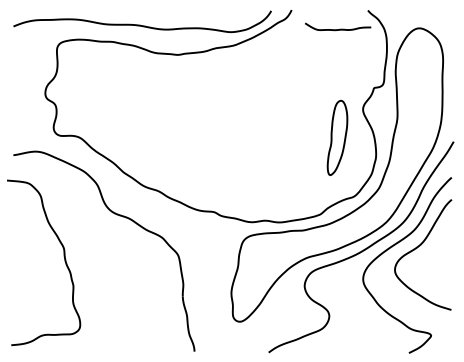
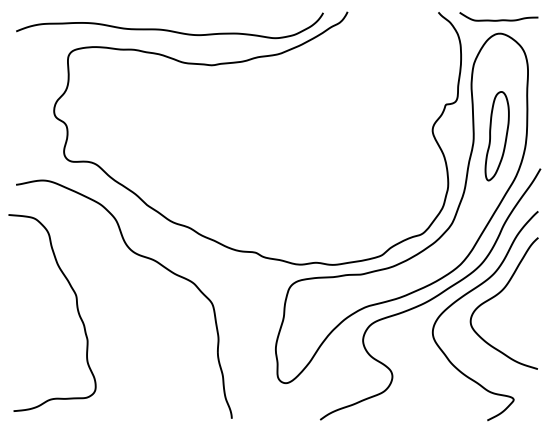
curve: (337, 29) -> (498, 19), moved
part: (336, 138) -> (496, 136), moved

